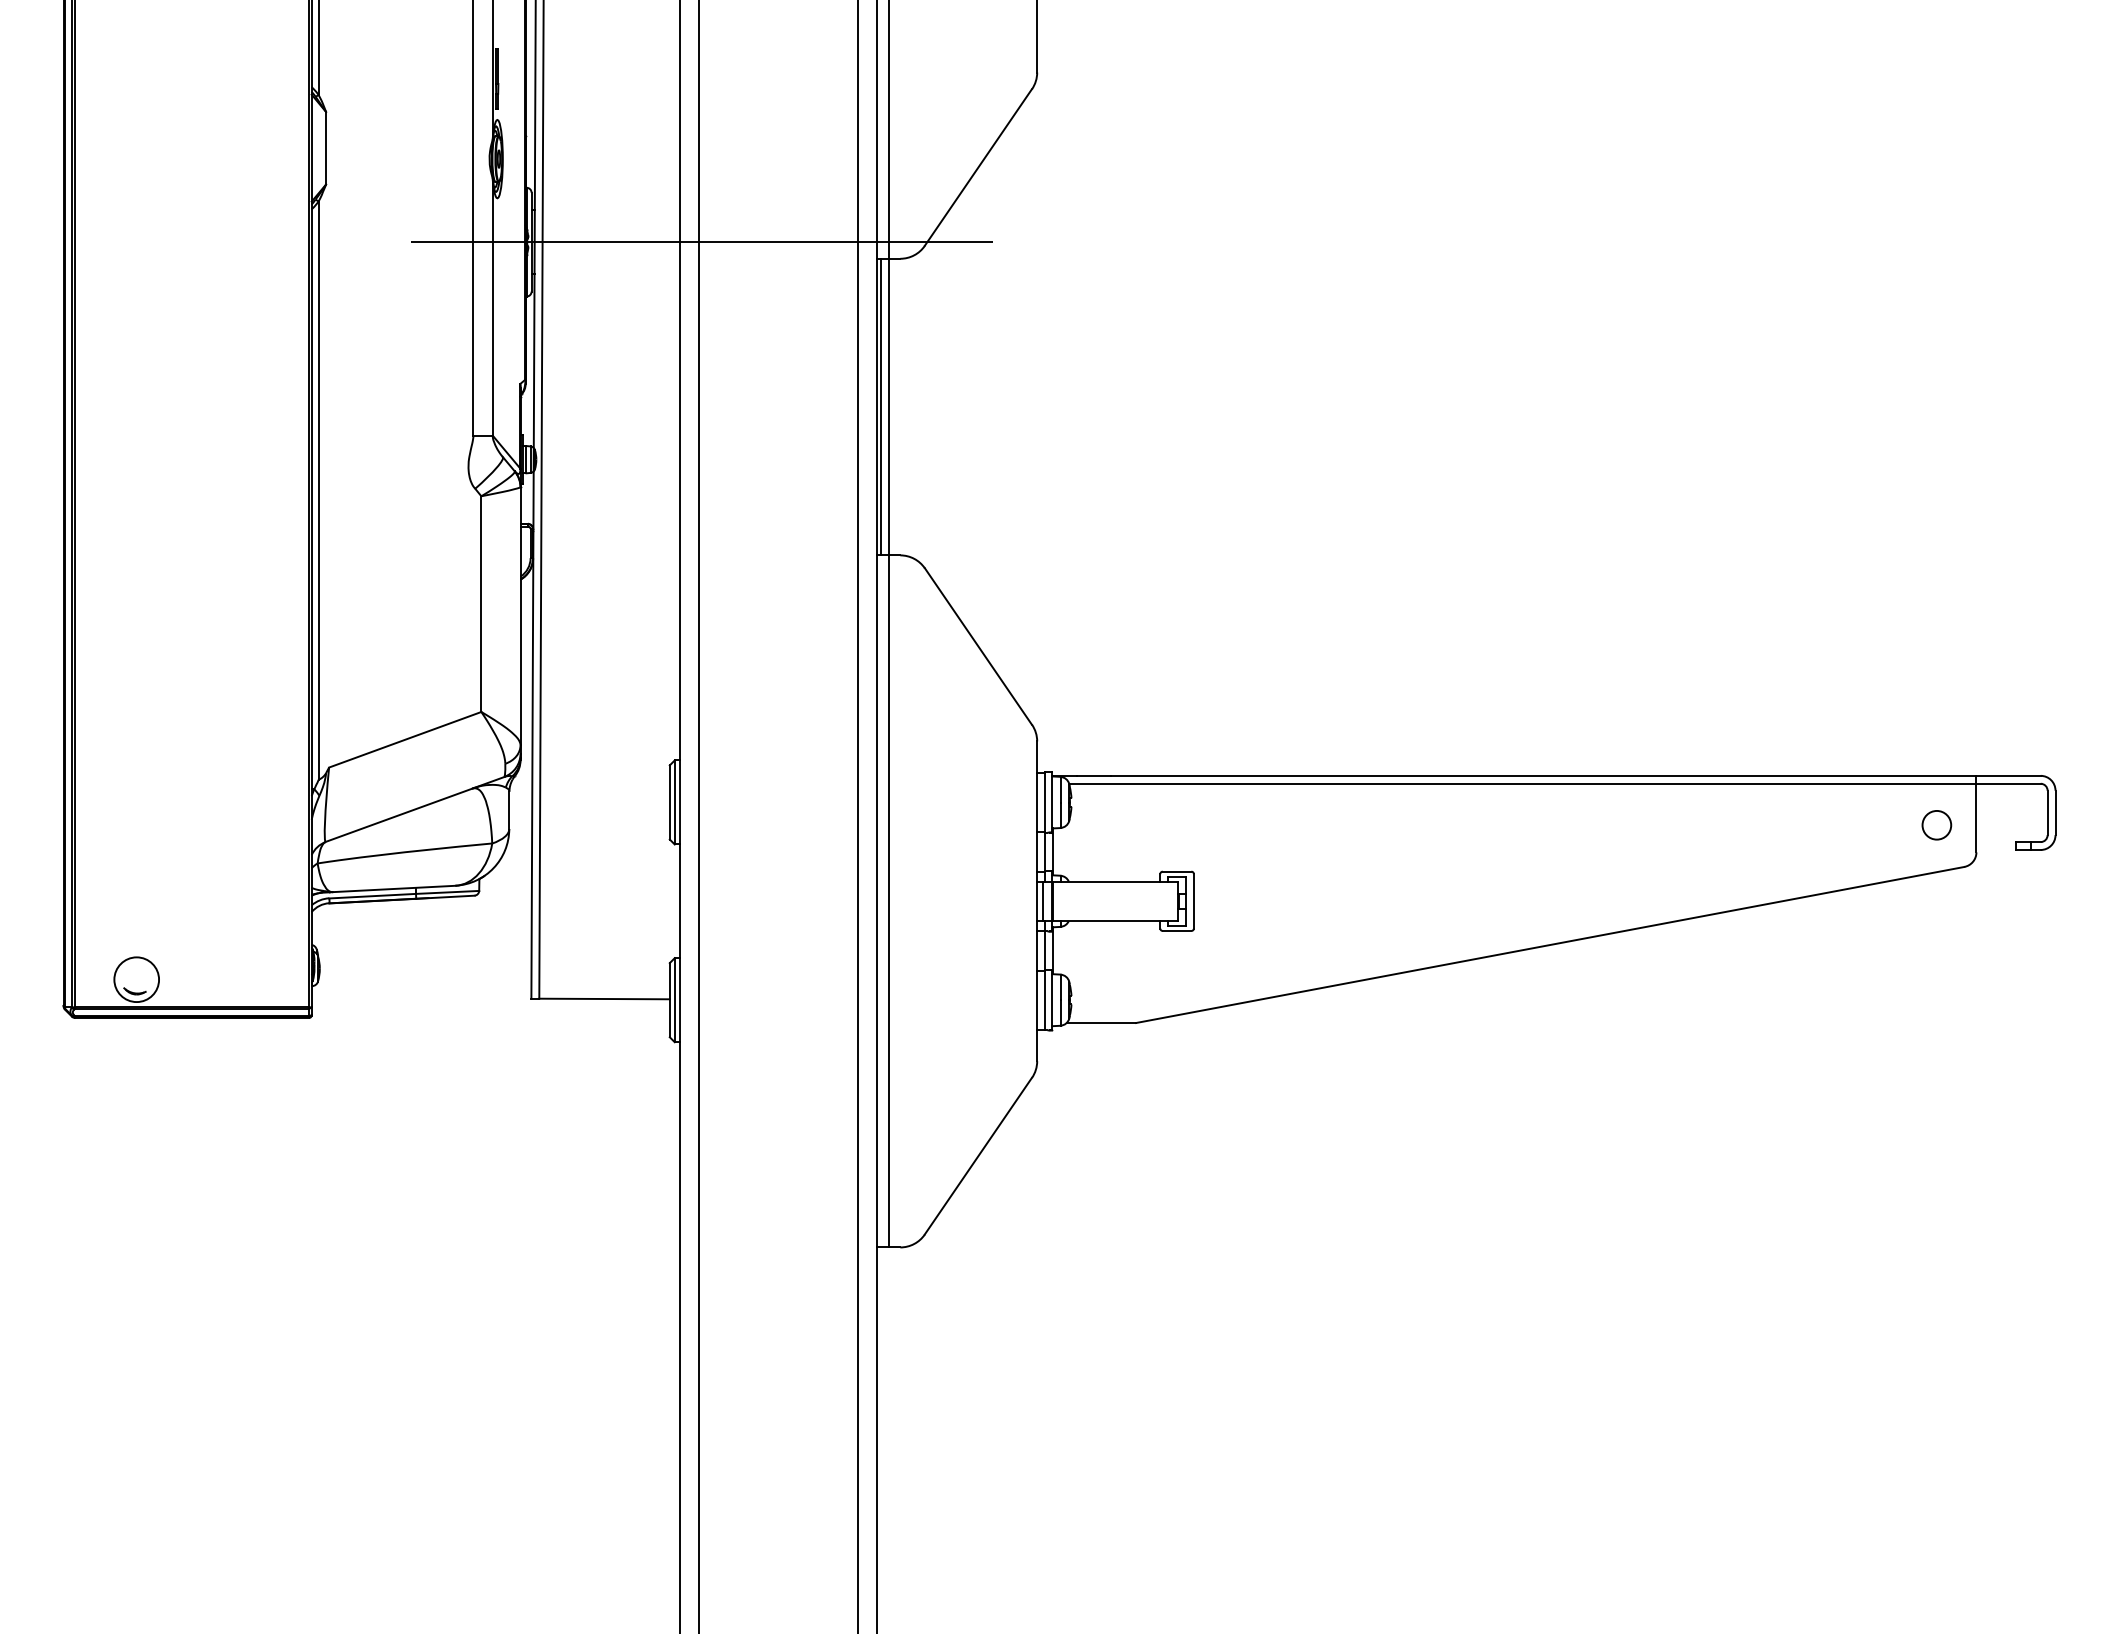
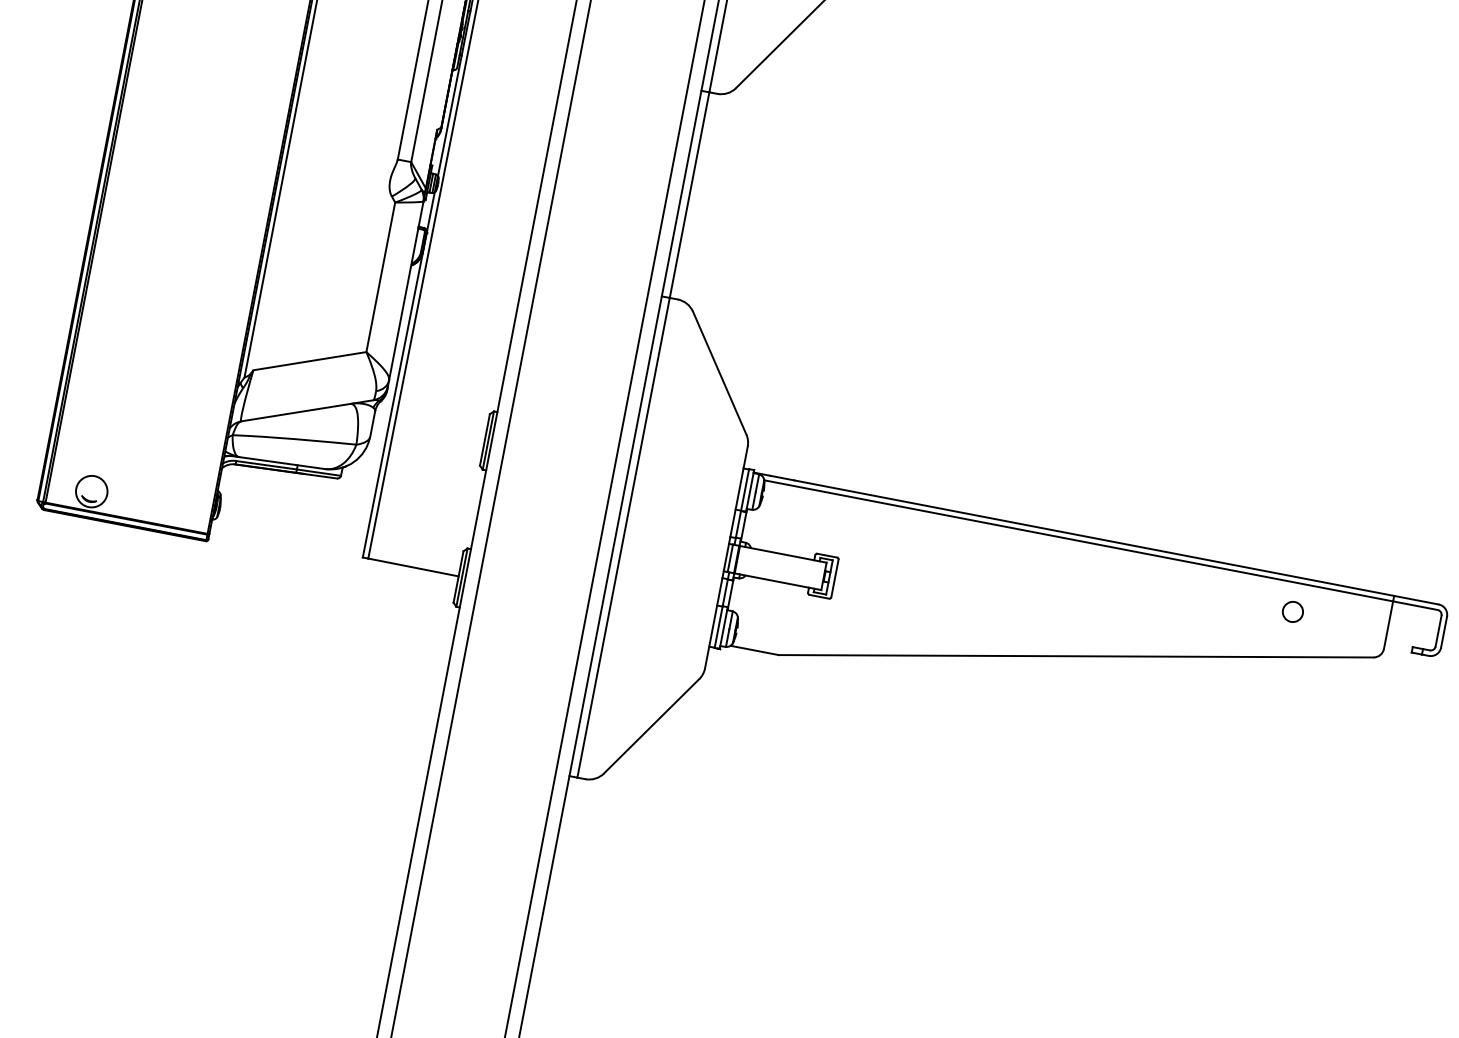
line: (701, 242) -> (581, 56), removed
line: (880, 406) -> (683, 193), removed
circle: (1936, 825) -> (1292, 612), moved

